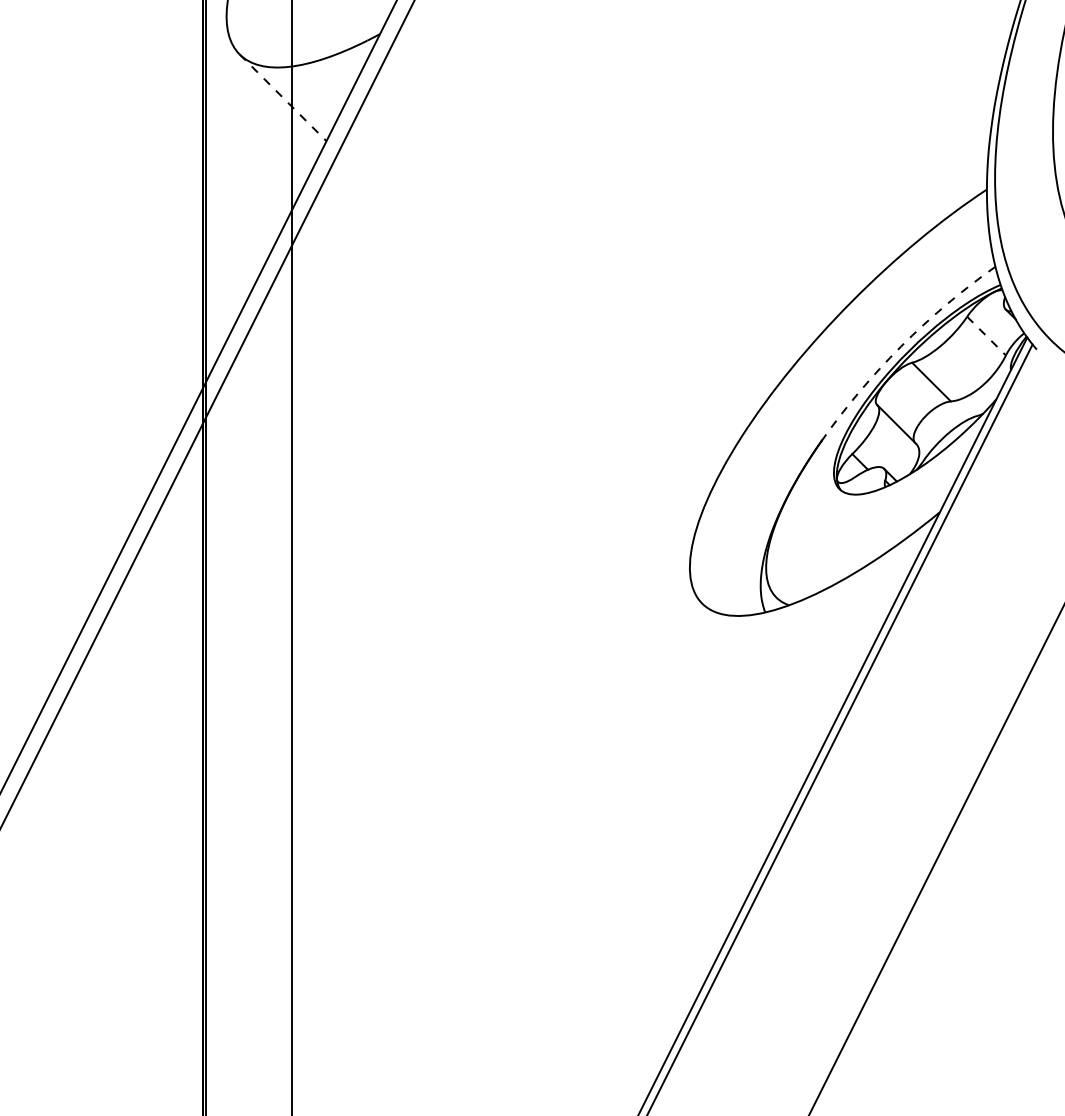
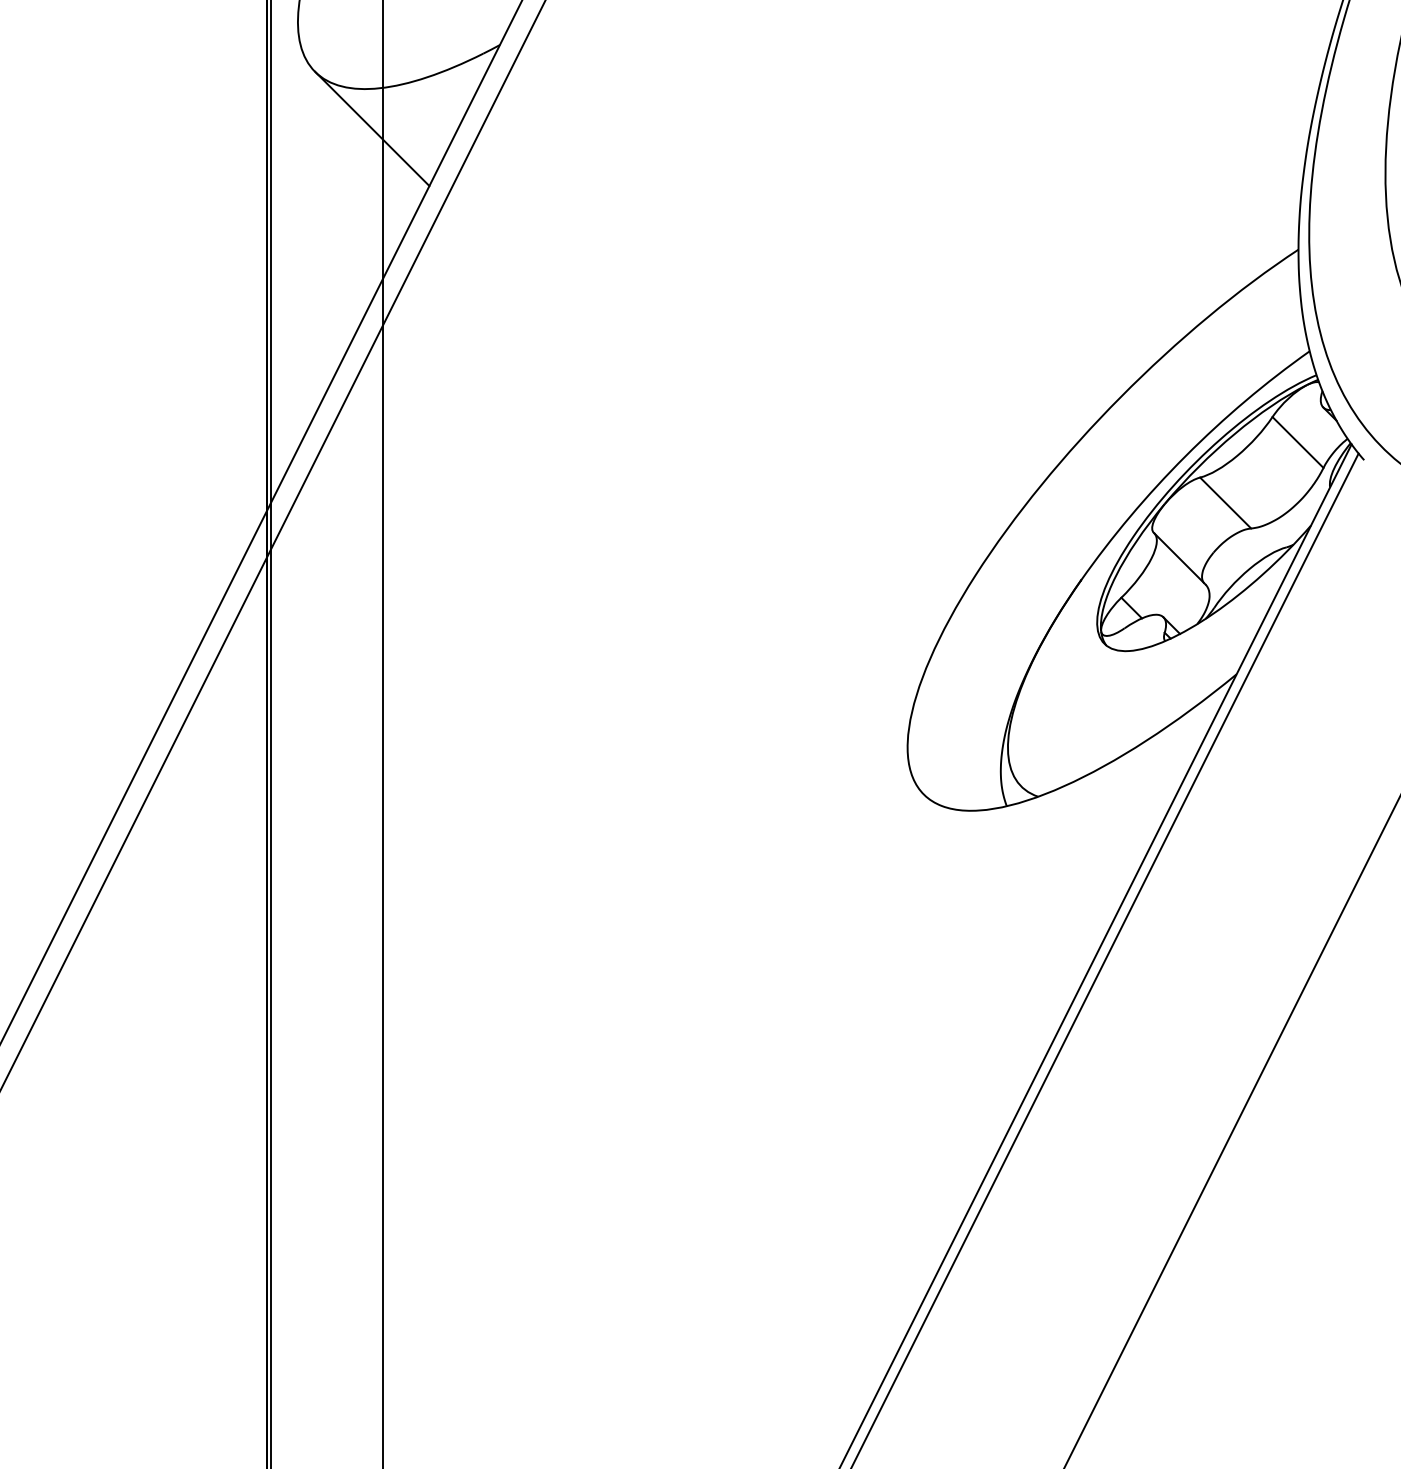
line: (283, 97) -> (372, 128), dashed -> solid
line: (986, 336) -> (1298, 442), dashed -> solid
arc: (901, 346) -> (1185, 456), dashed -> solid

